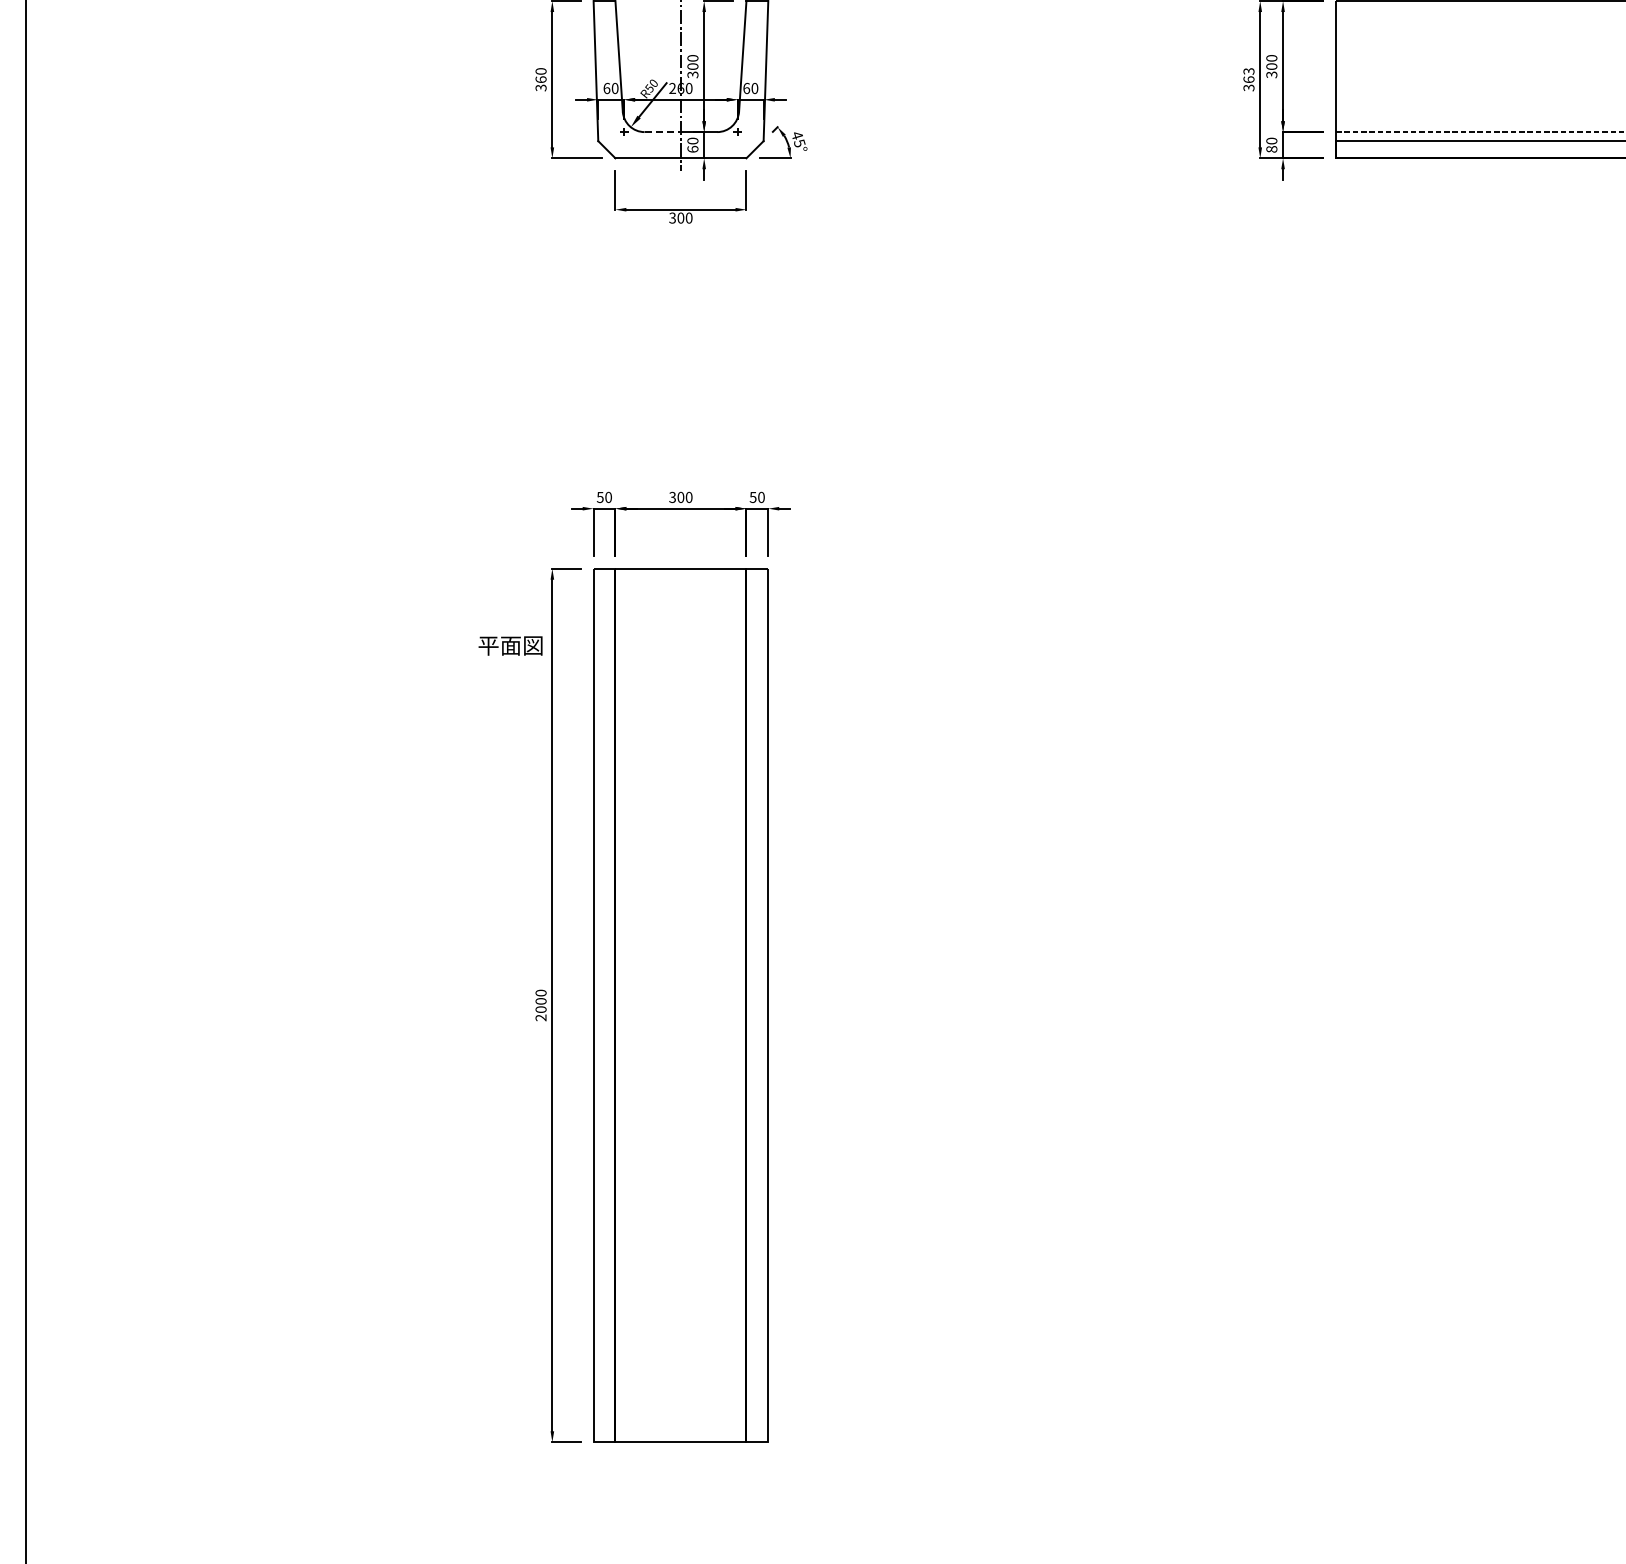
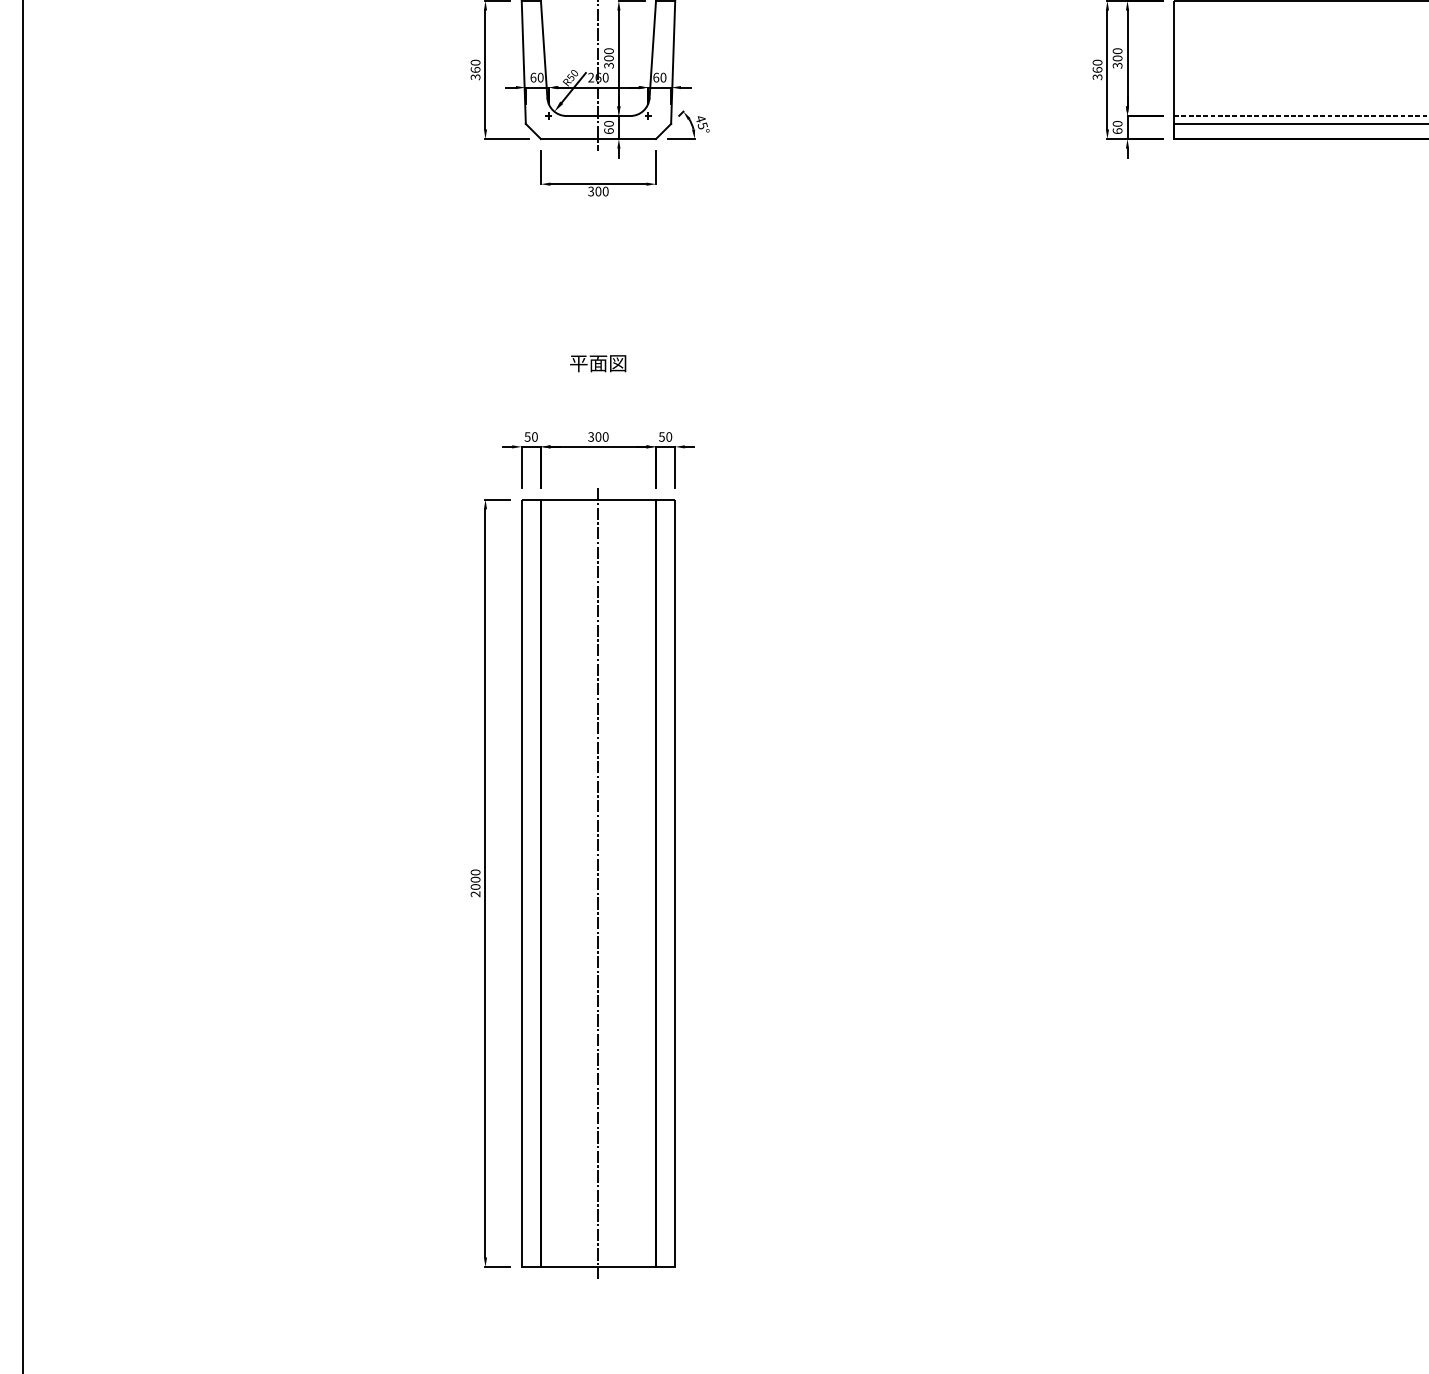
text: (1248, 71) -> (1097, 62), 363 -> 360
line: (663, 132) -> (583, 116), dashed -> solid
text: (1271, 148) -> (1117, 130), 80 -> 60
text: (510, 645) -> (598, 363), moved
line: (680, 1005) -> (598, 883), added

